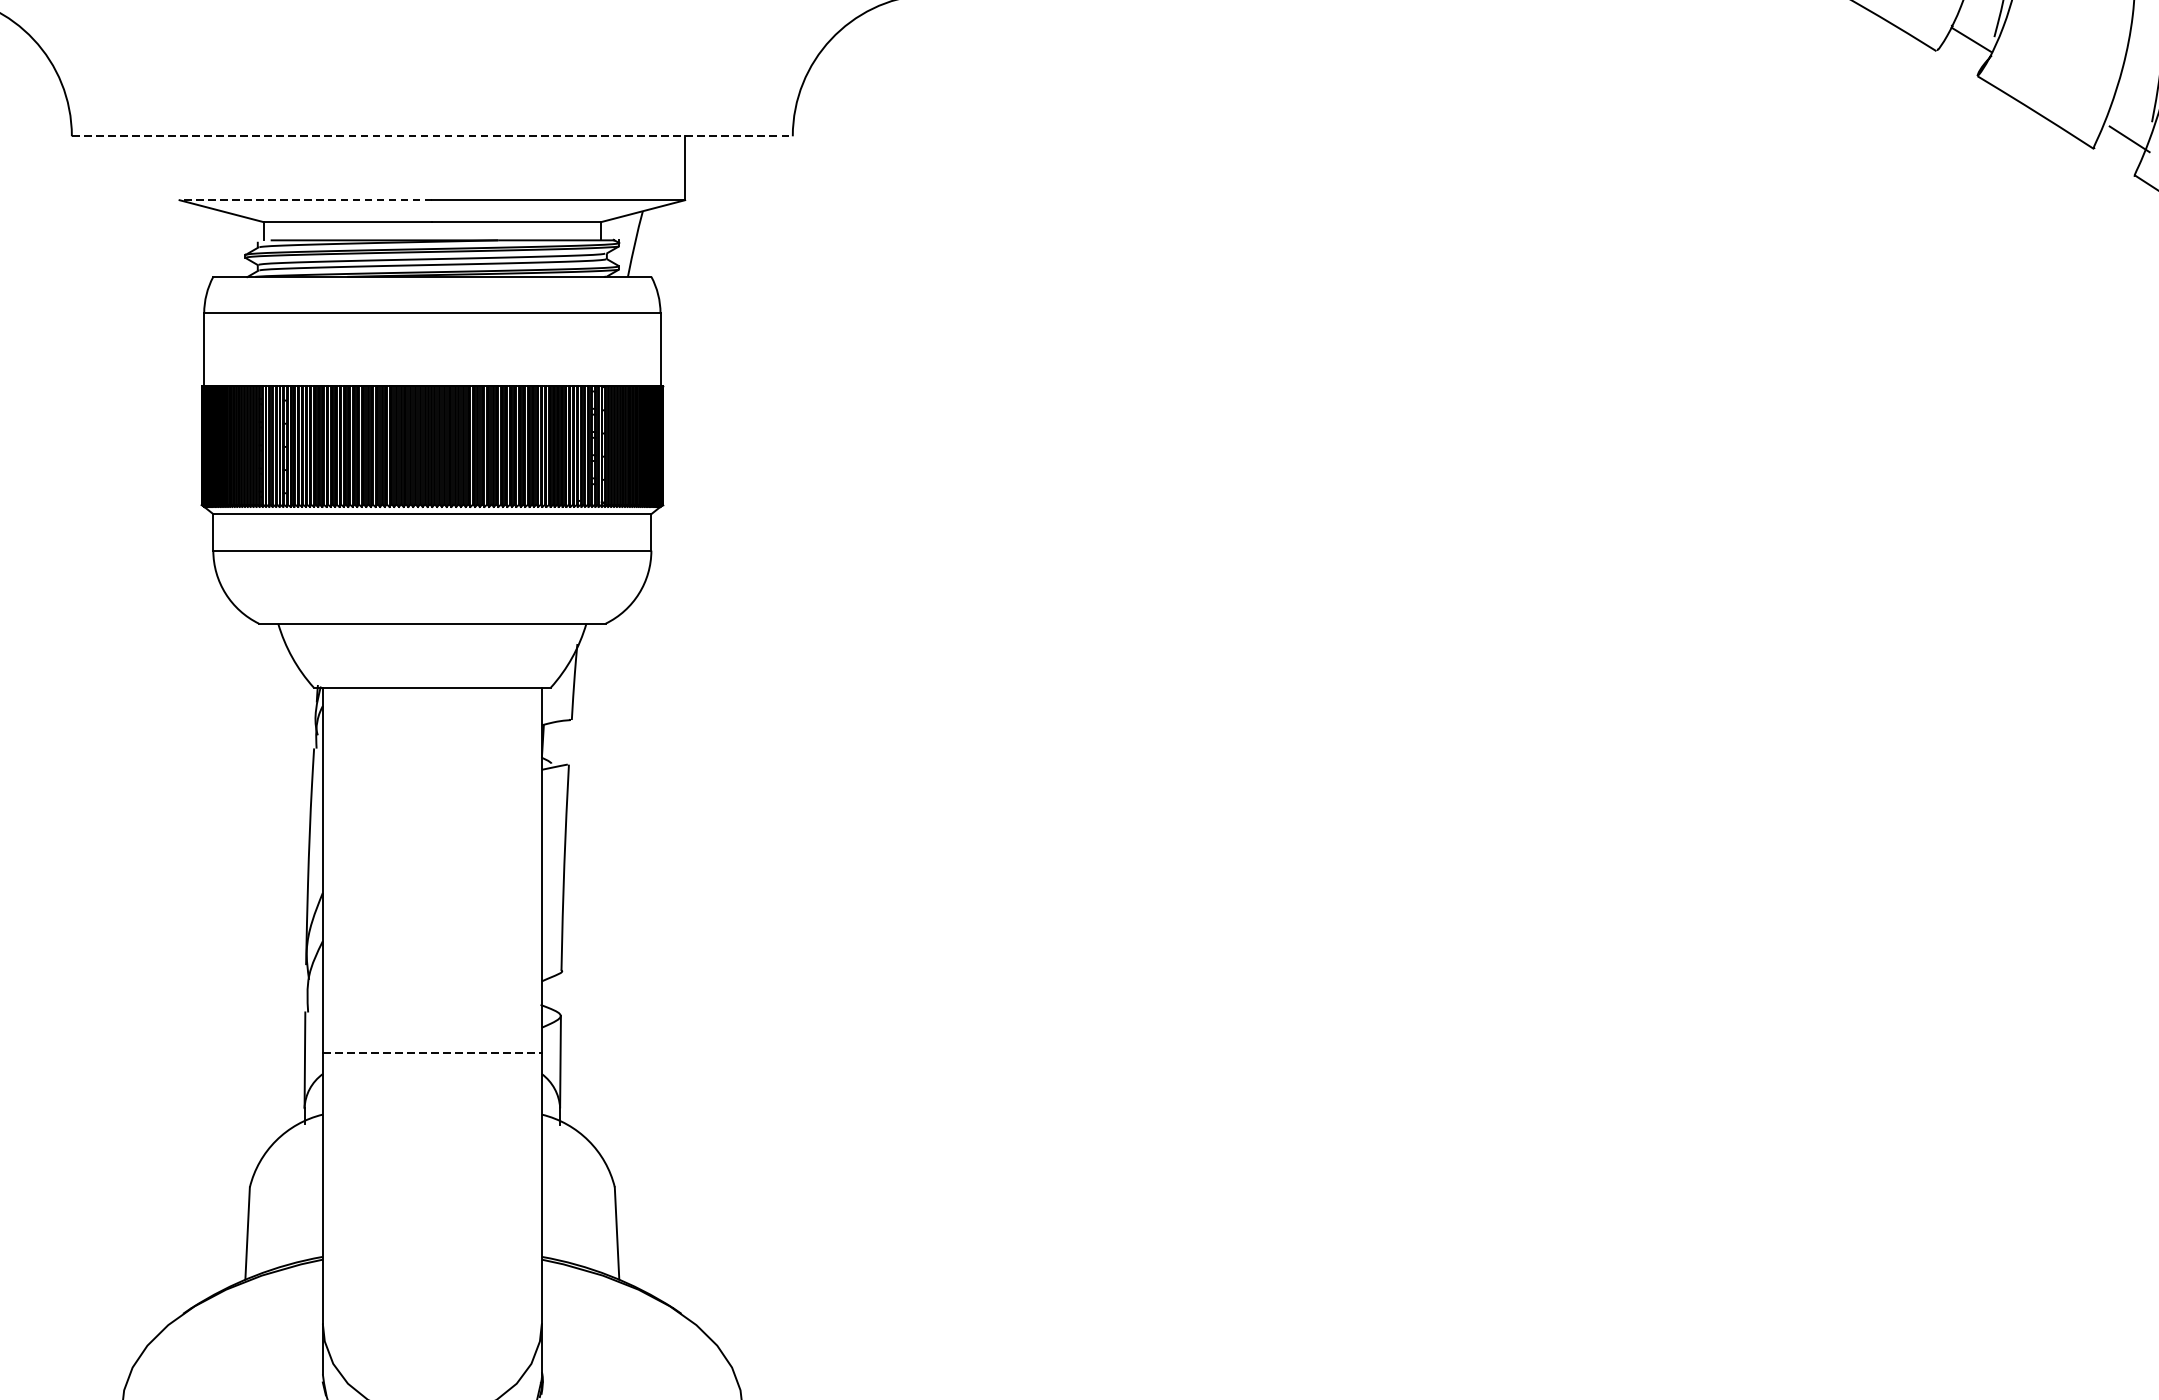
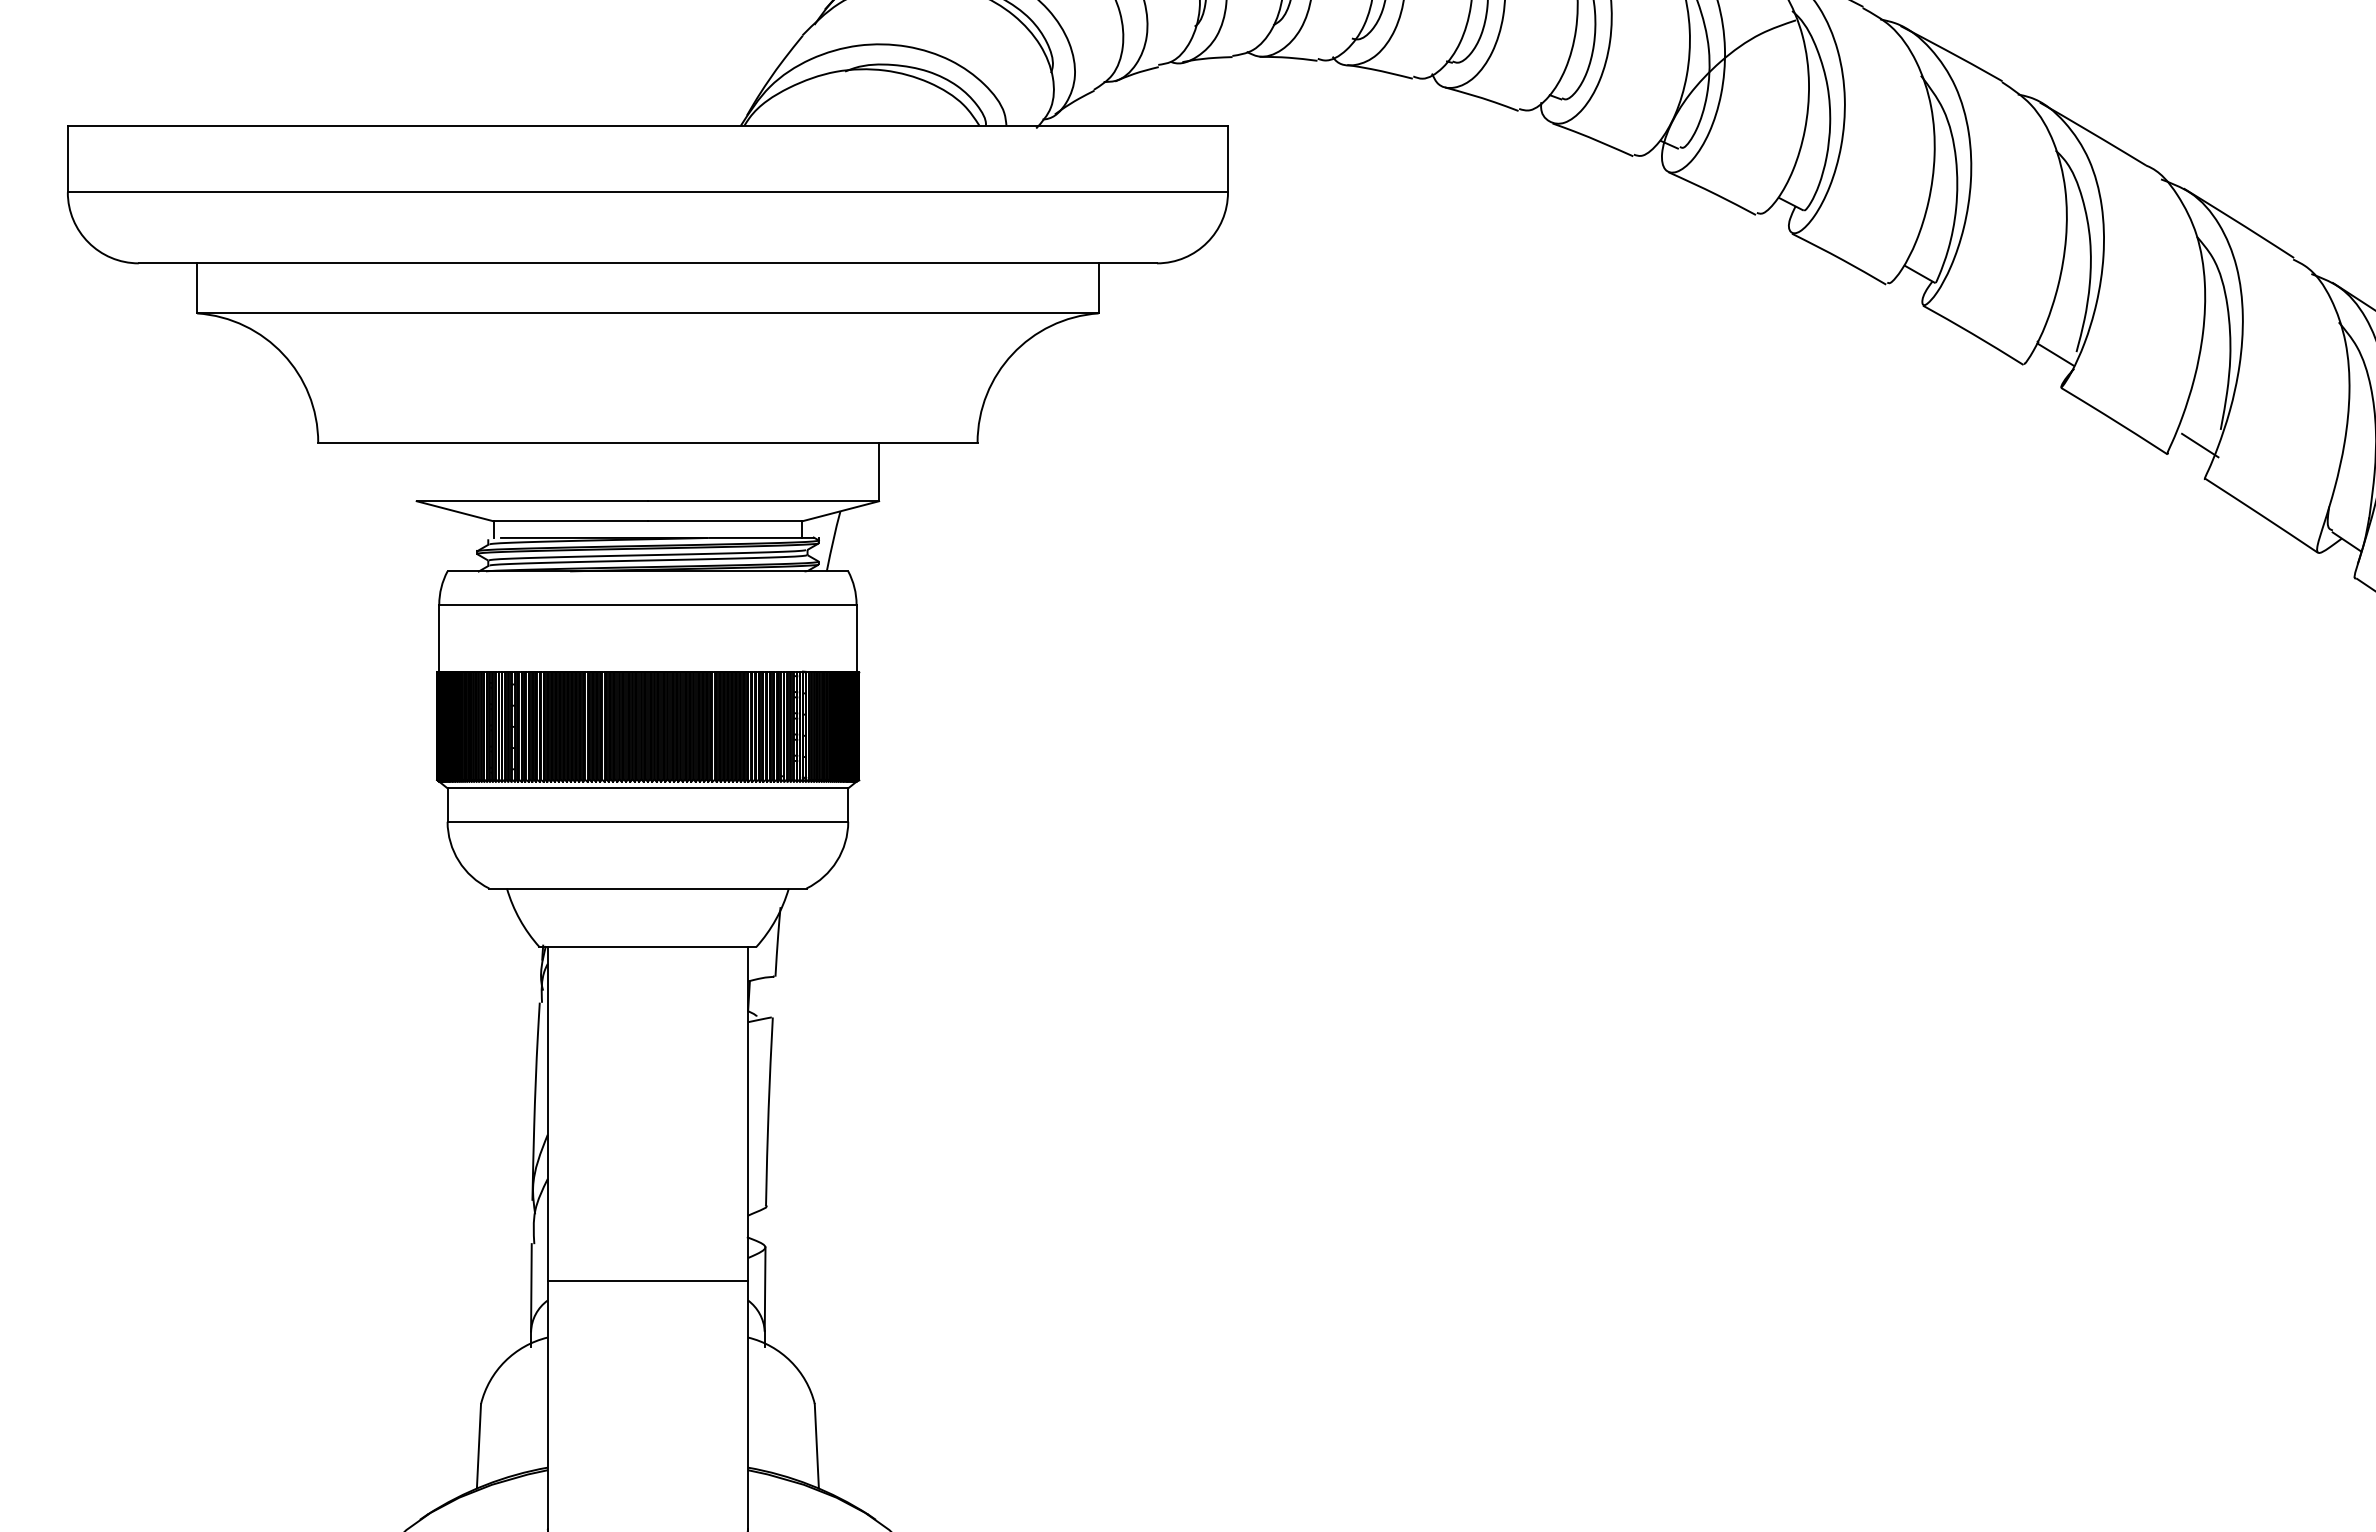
line: (431, 135) -> (647, 442), dashed -> solid
line: (306, 200) -> (532, 501), dashed -> solid
line: (432, 1052) -> (648, 1280), dashed -> solid

